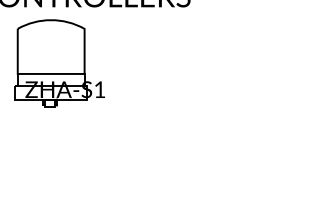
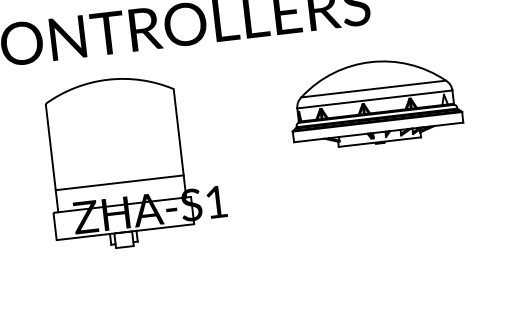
part: (187, 47) -> (374, 101), added

